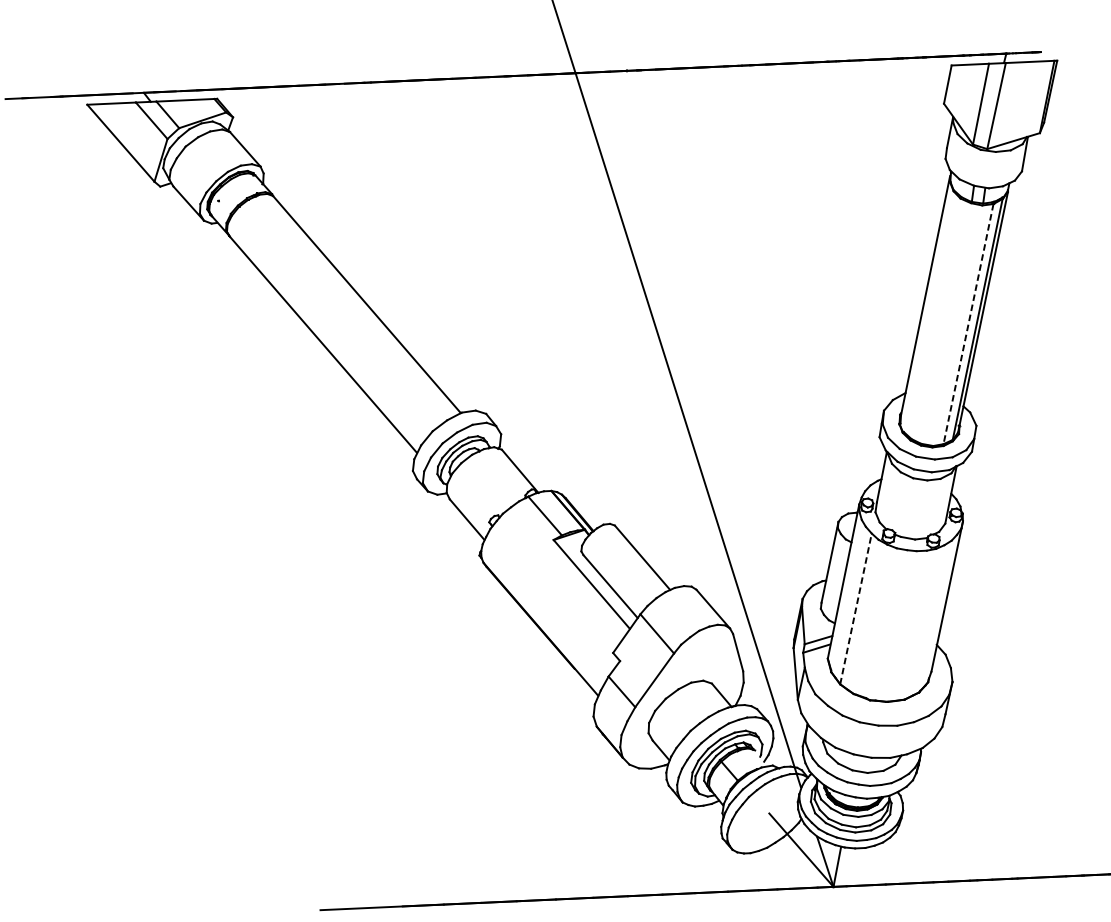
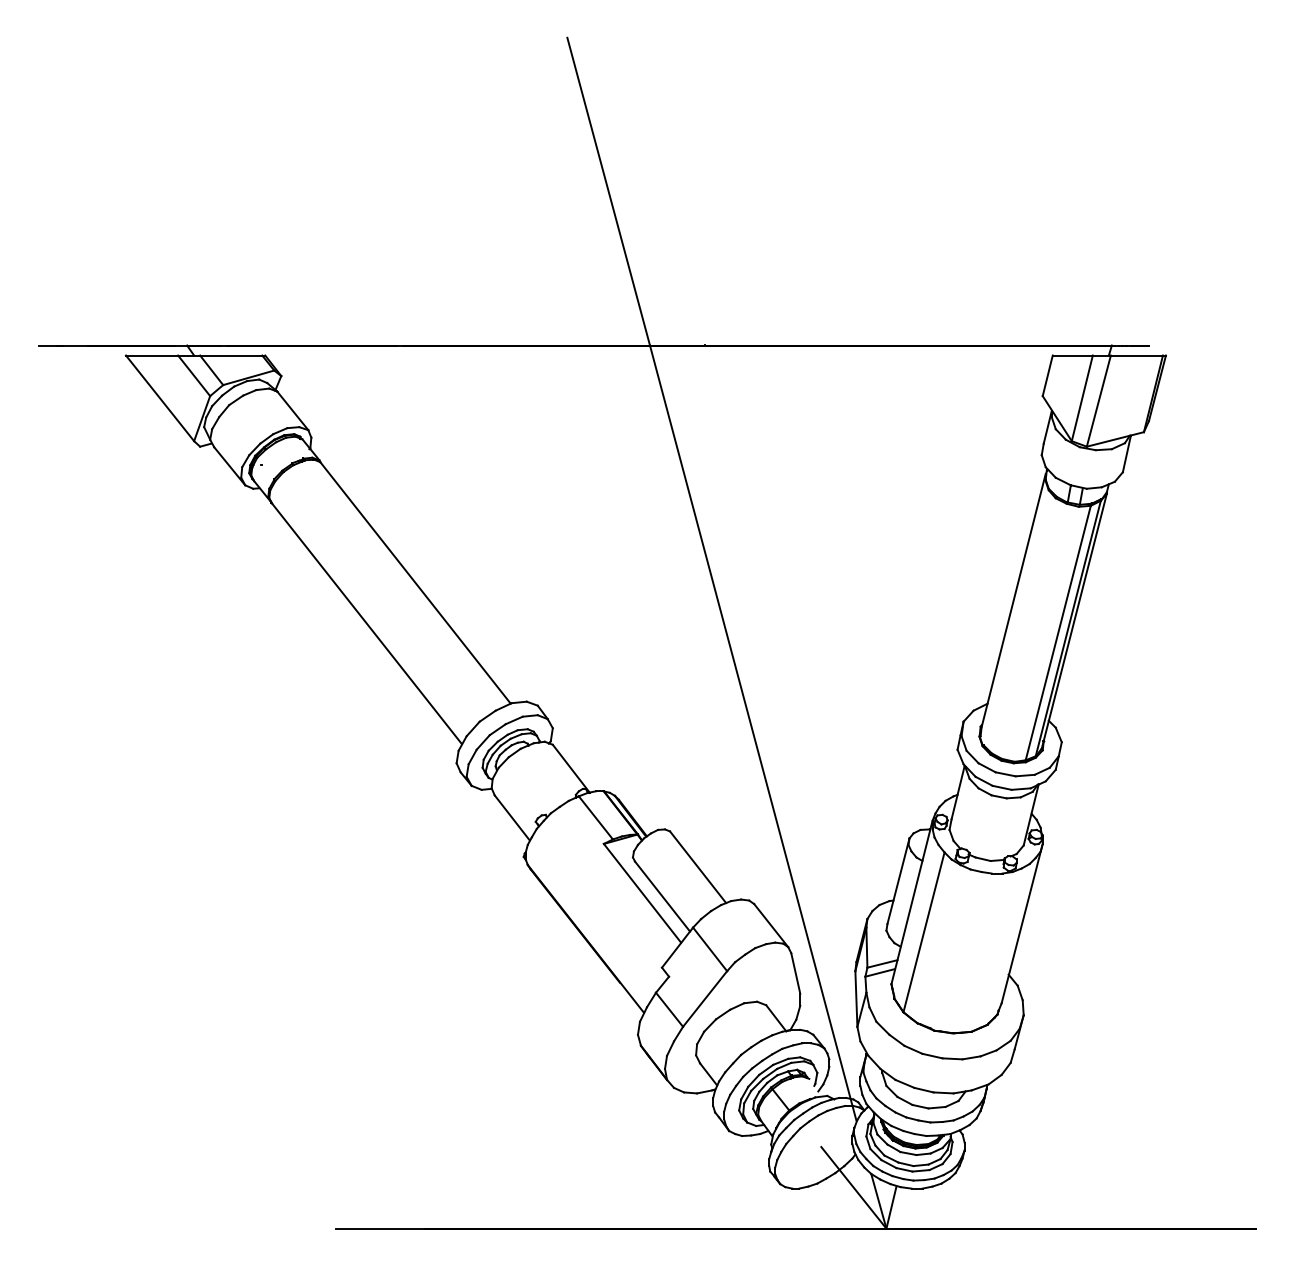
line: (968, 324) -> (1058, 633), dashed -> solid
line: (856, 608) -> (924, 931), dashed -> solid

